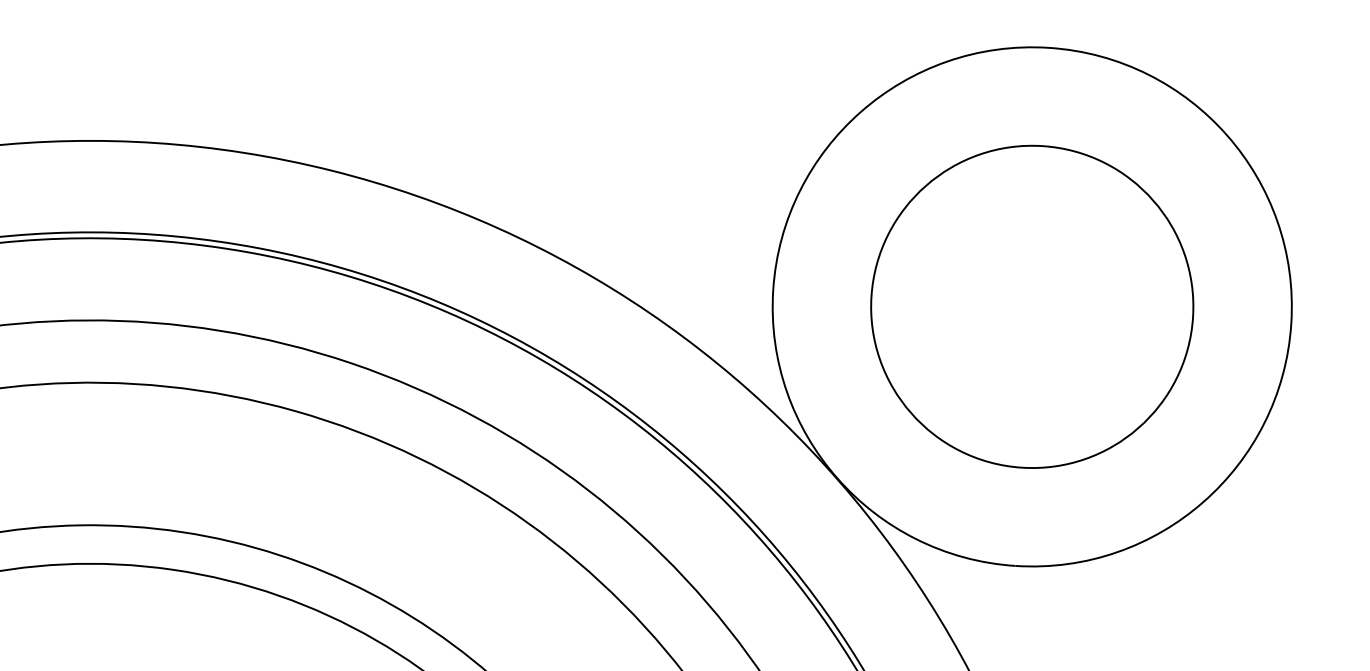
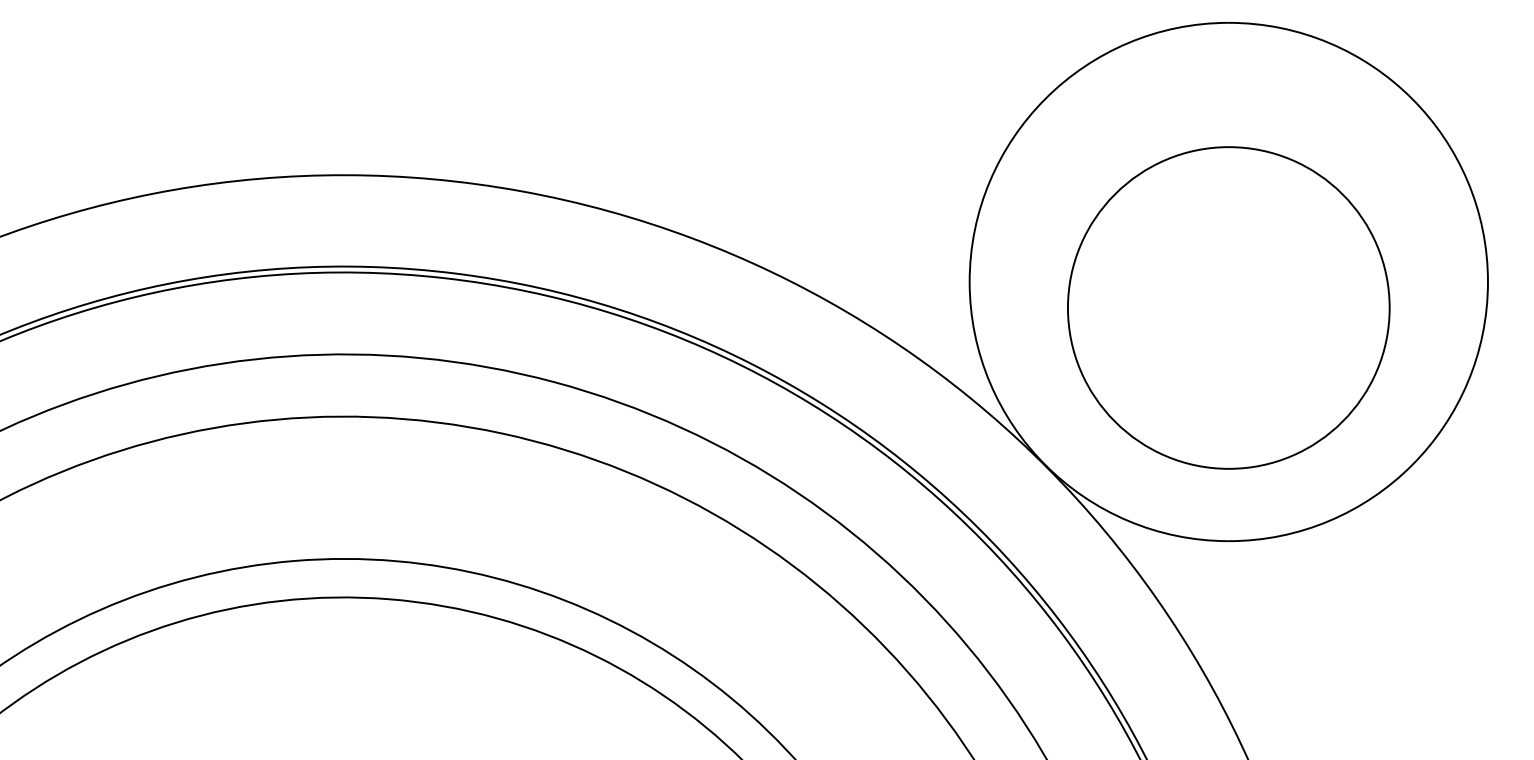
circle: (1031, 306) -> (1228, 307), moved

